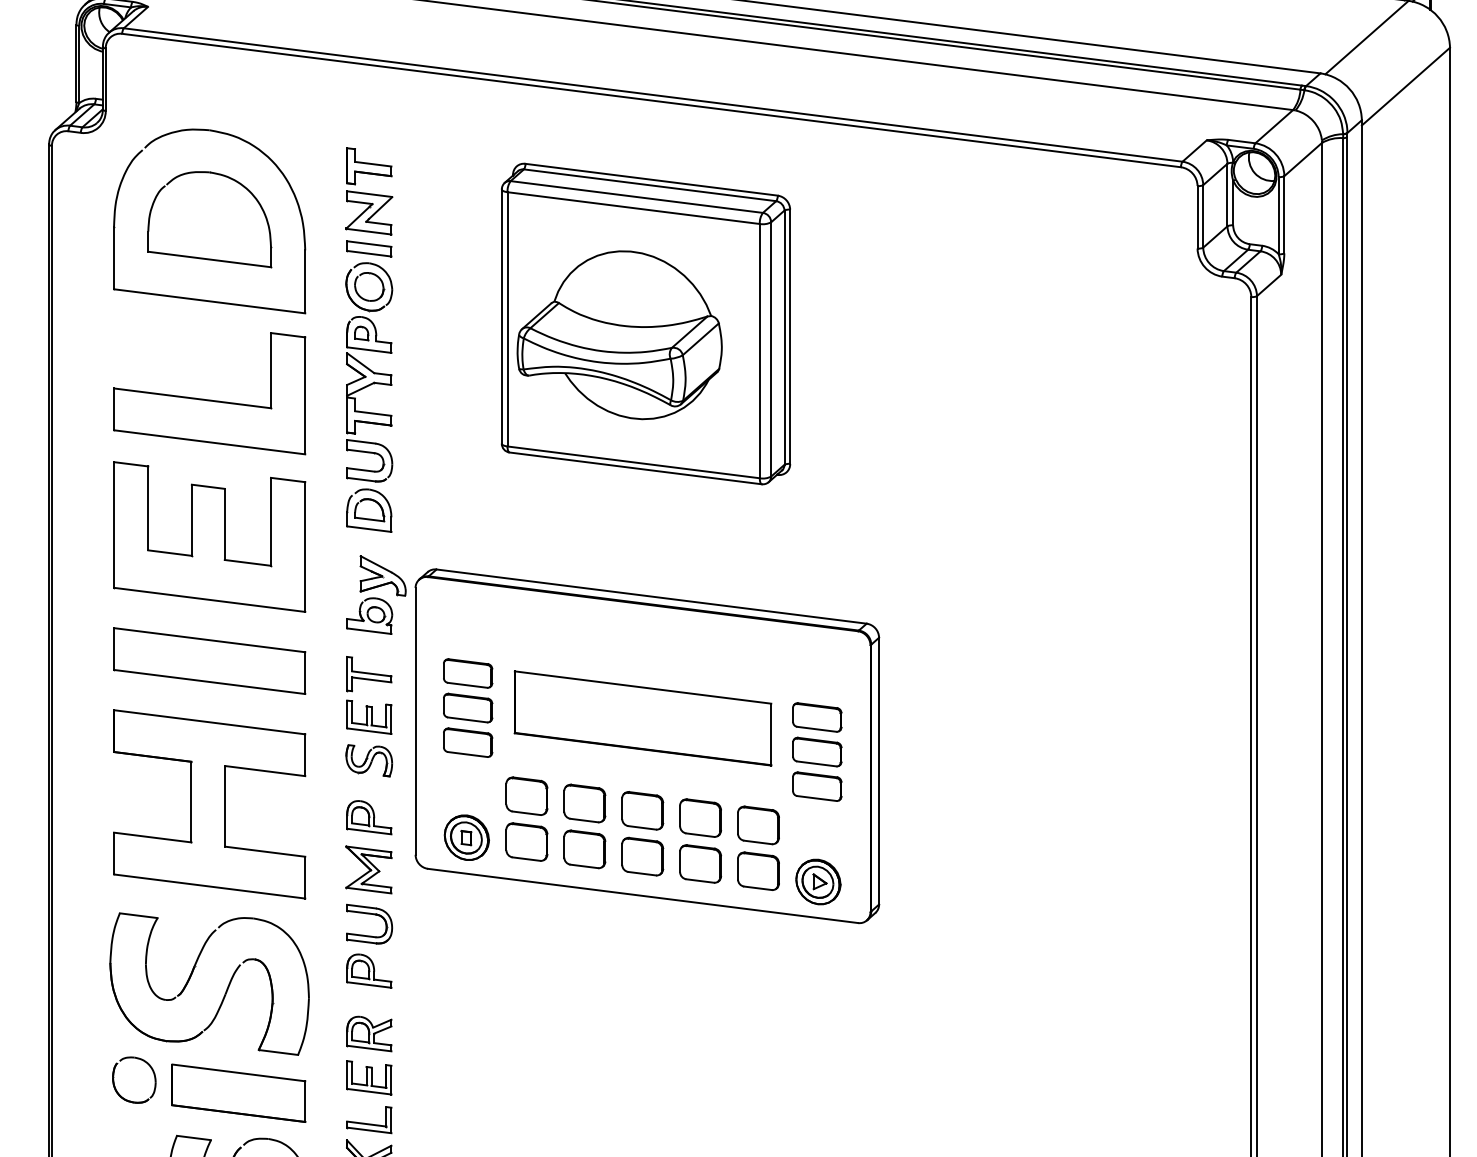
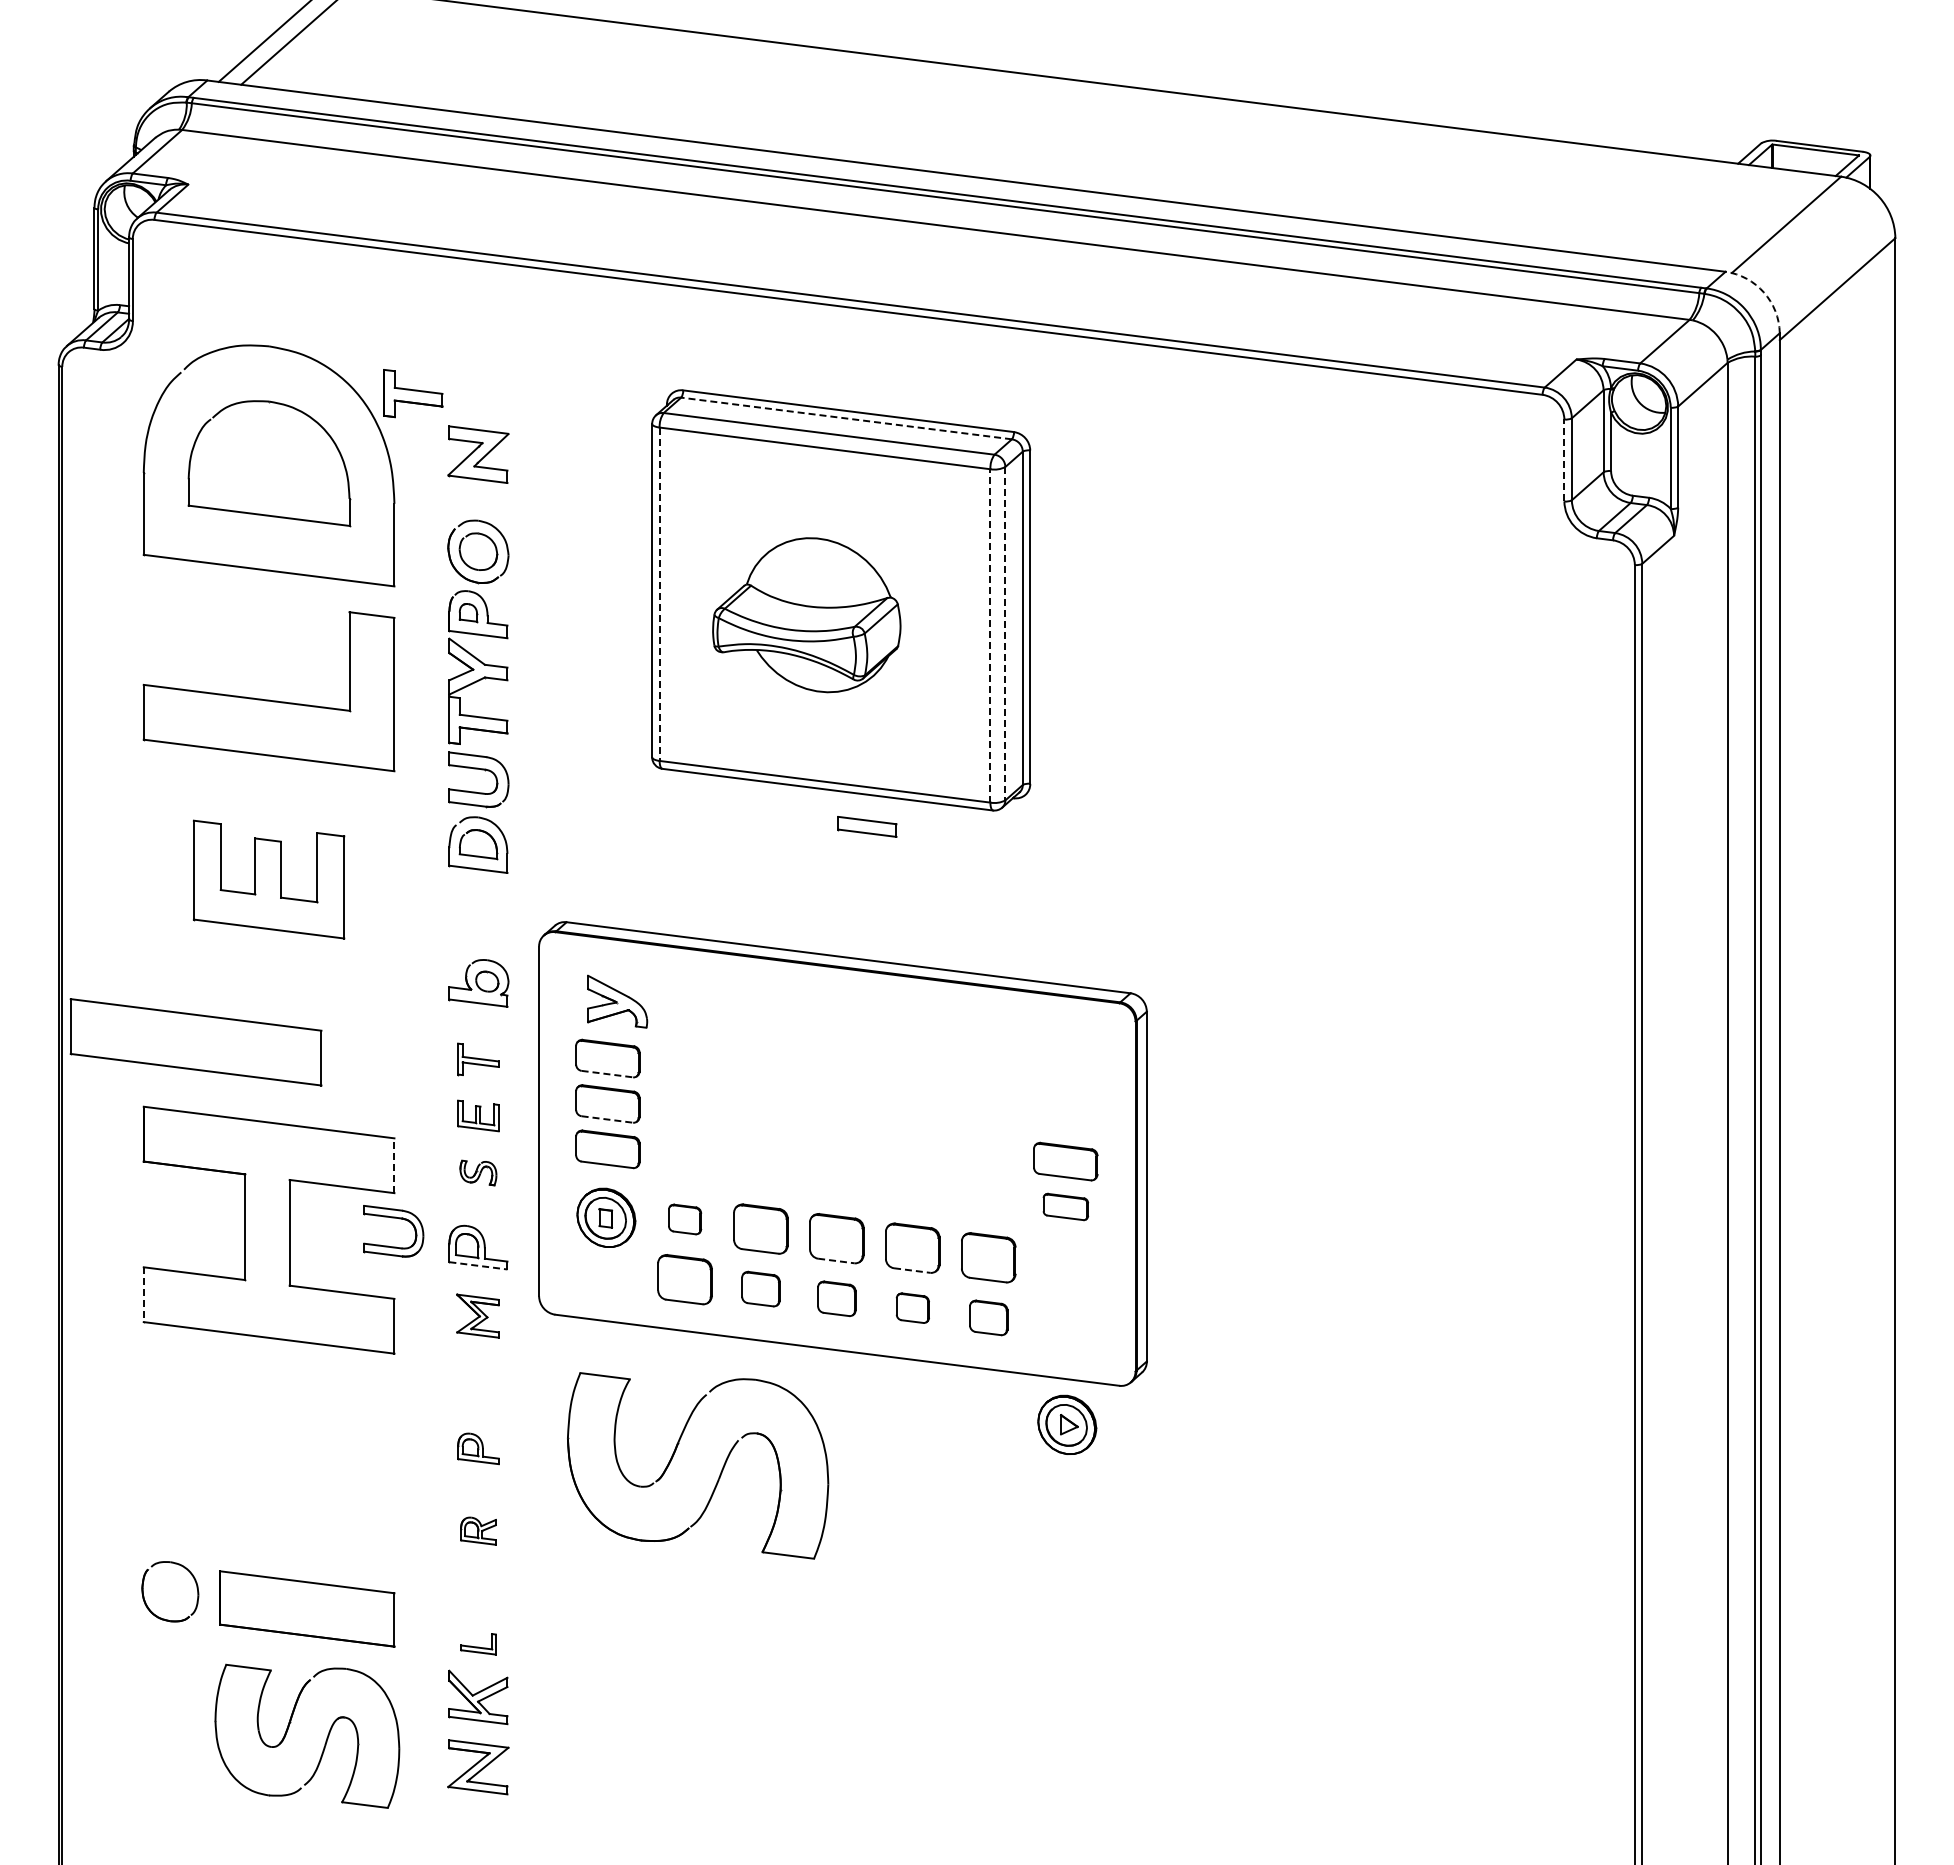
arc: (1349, 89) -> (1763, 292), solid -> dashed
part: (369, 166) -> (413, 393), moved
line: (650, 185) -> (846, 418), solid -> dashed
line: (1197, 217) -> (1564, 460), solid -> dashed
part: (369, 248) -> (867, 826), moved
line: (507, 319) -> (659, 594), solid -> dashed
part: (619, 335) -> (806, 615), size x0.7
line: (771, 349) -> (1005, 633), solid -> dashed
line: (759, 350) -> (990, 635), solid -> dashed
part: (209, 536) -> (268, 879), size x0.6
part: (383, 575) -> (617, 1001), moved
part: (209, 661) -> (195, 1042), moved
part: (369, 674) -> (478, 1059), size x0.7
line: (467, 685) -> (607, 1074), solid -> dashed
part: (369, 716) -> (478, 1115), size x0.7
part: (817, 717) -> (1065, 1116), removed
part: (643, 718) -> (837, 1117), removed
line: (467, 719) -> (607, 1119), solid -> dashed
line: (305, 755) -> (394, 1165), solid -> dashed
part: (369, 760) -> (478, 1172), size x0.6
part: (817, 786) -> (1065, 1206), size x0.7
part: (526, 796) -> (684, 1219), size x0.6
line: (642, 828) -> (836, 1261), solid -> dashed
line: (369, 831) -> (478, 1265), solid -> dashed
line: (700, 835) -> (912, 1270), solid -> dashed
part: (466, 837) -> (606, 1217), moved
part: (584, 848) -> (760, 1288), size x0.7
line: (113, 854) -> (143, 1295), solid -> dashed
part: (642, 856) -> (836, 1298), size x0.7
part: (700, 863) -> (912, 1307), size x0.6
part: (368, 869) -> (477, 1315), size x0.7
part: (758, 870) -> (988, 1317), size x0.7
part: (818, 881) -> (1067, 1424), moved
part: (369, 914) -> (393, 1218), moved
part: (369, 970) -> (478, 1448), size x0.7
part: (225, 990) -> (719, 1474), moved
part: (369, 1033) -> (478, 1530), size x0.6
part: (369, 1077) -> (478, 1588), removed
part: (369, 1120) -> (478, 1644), size x0.6

